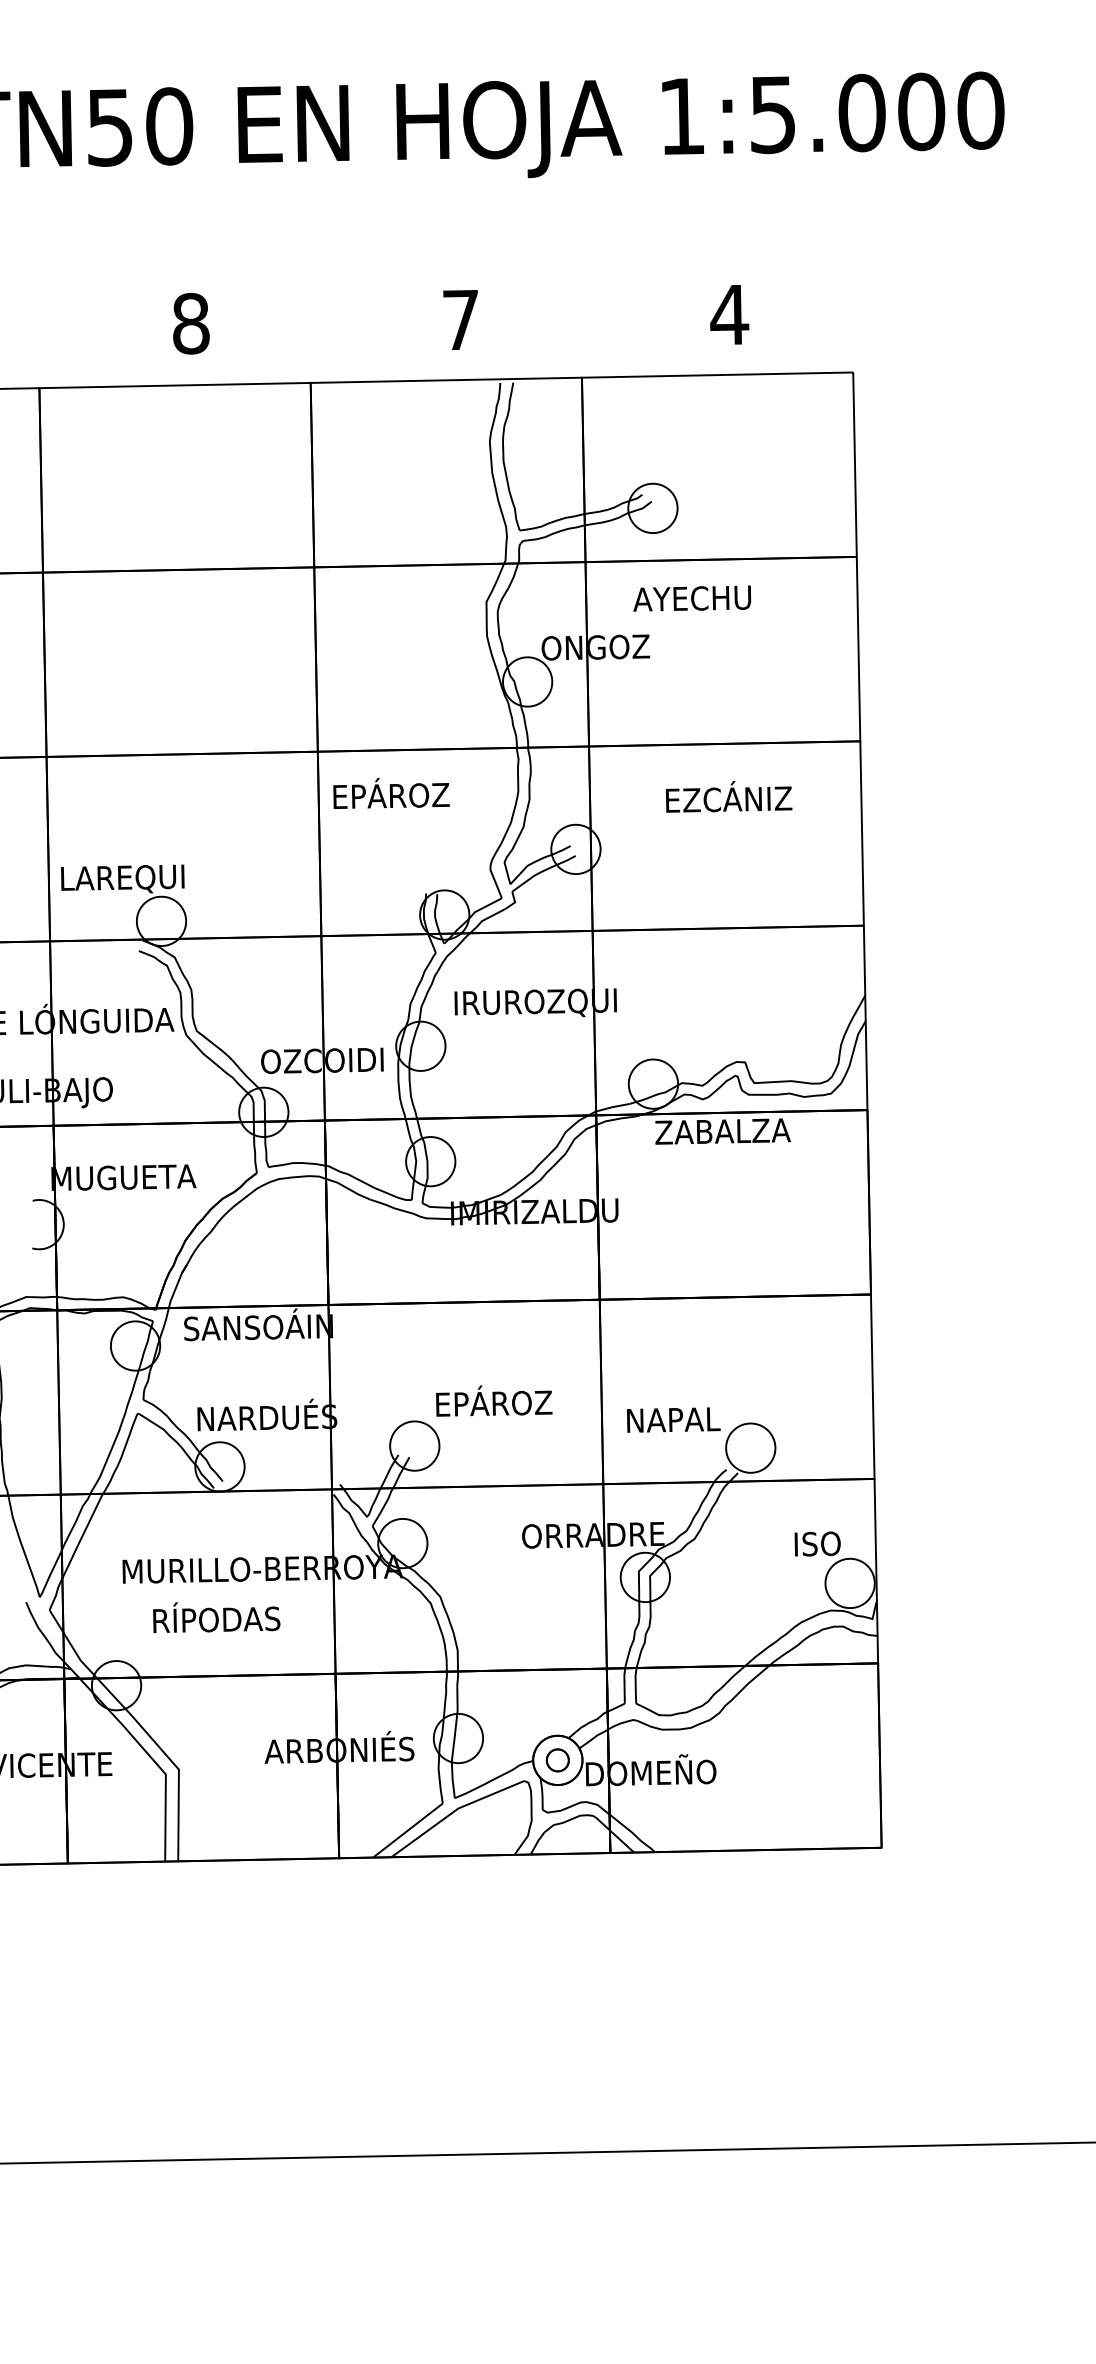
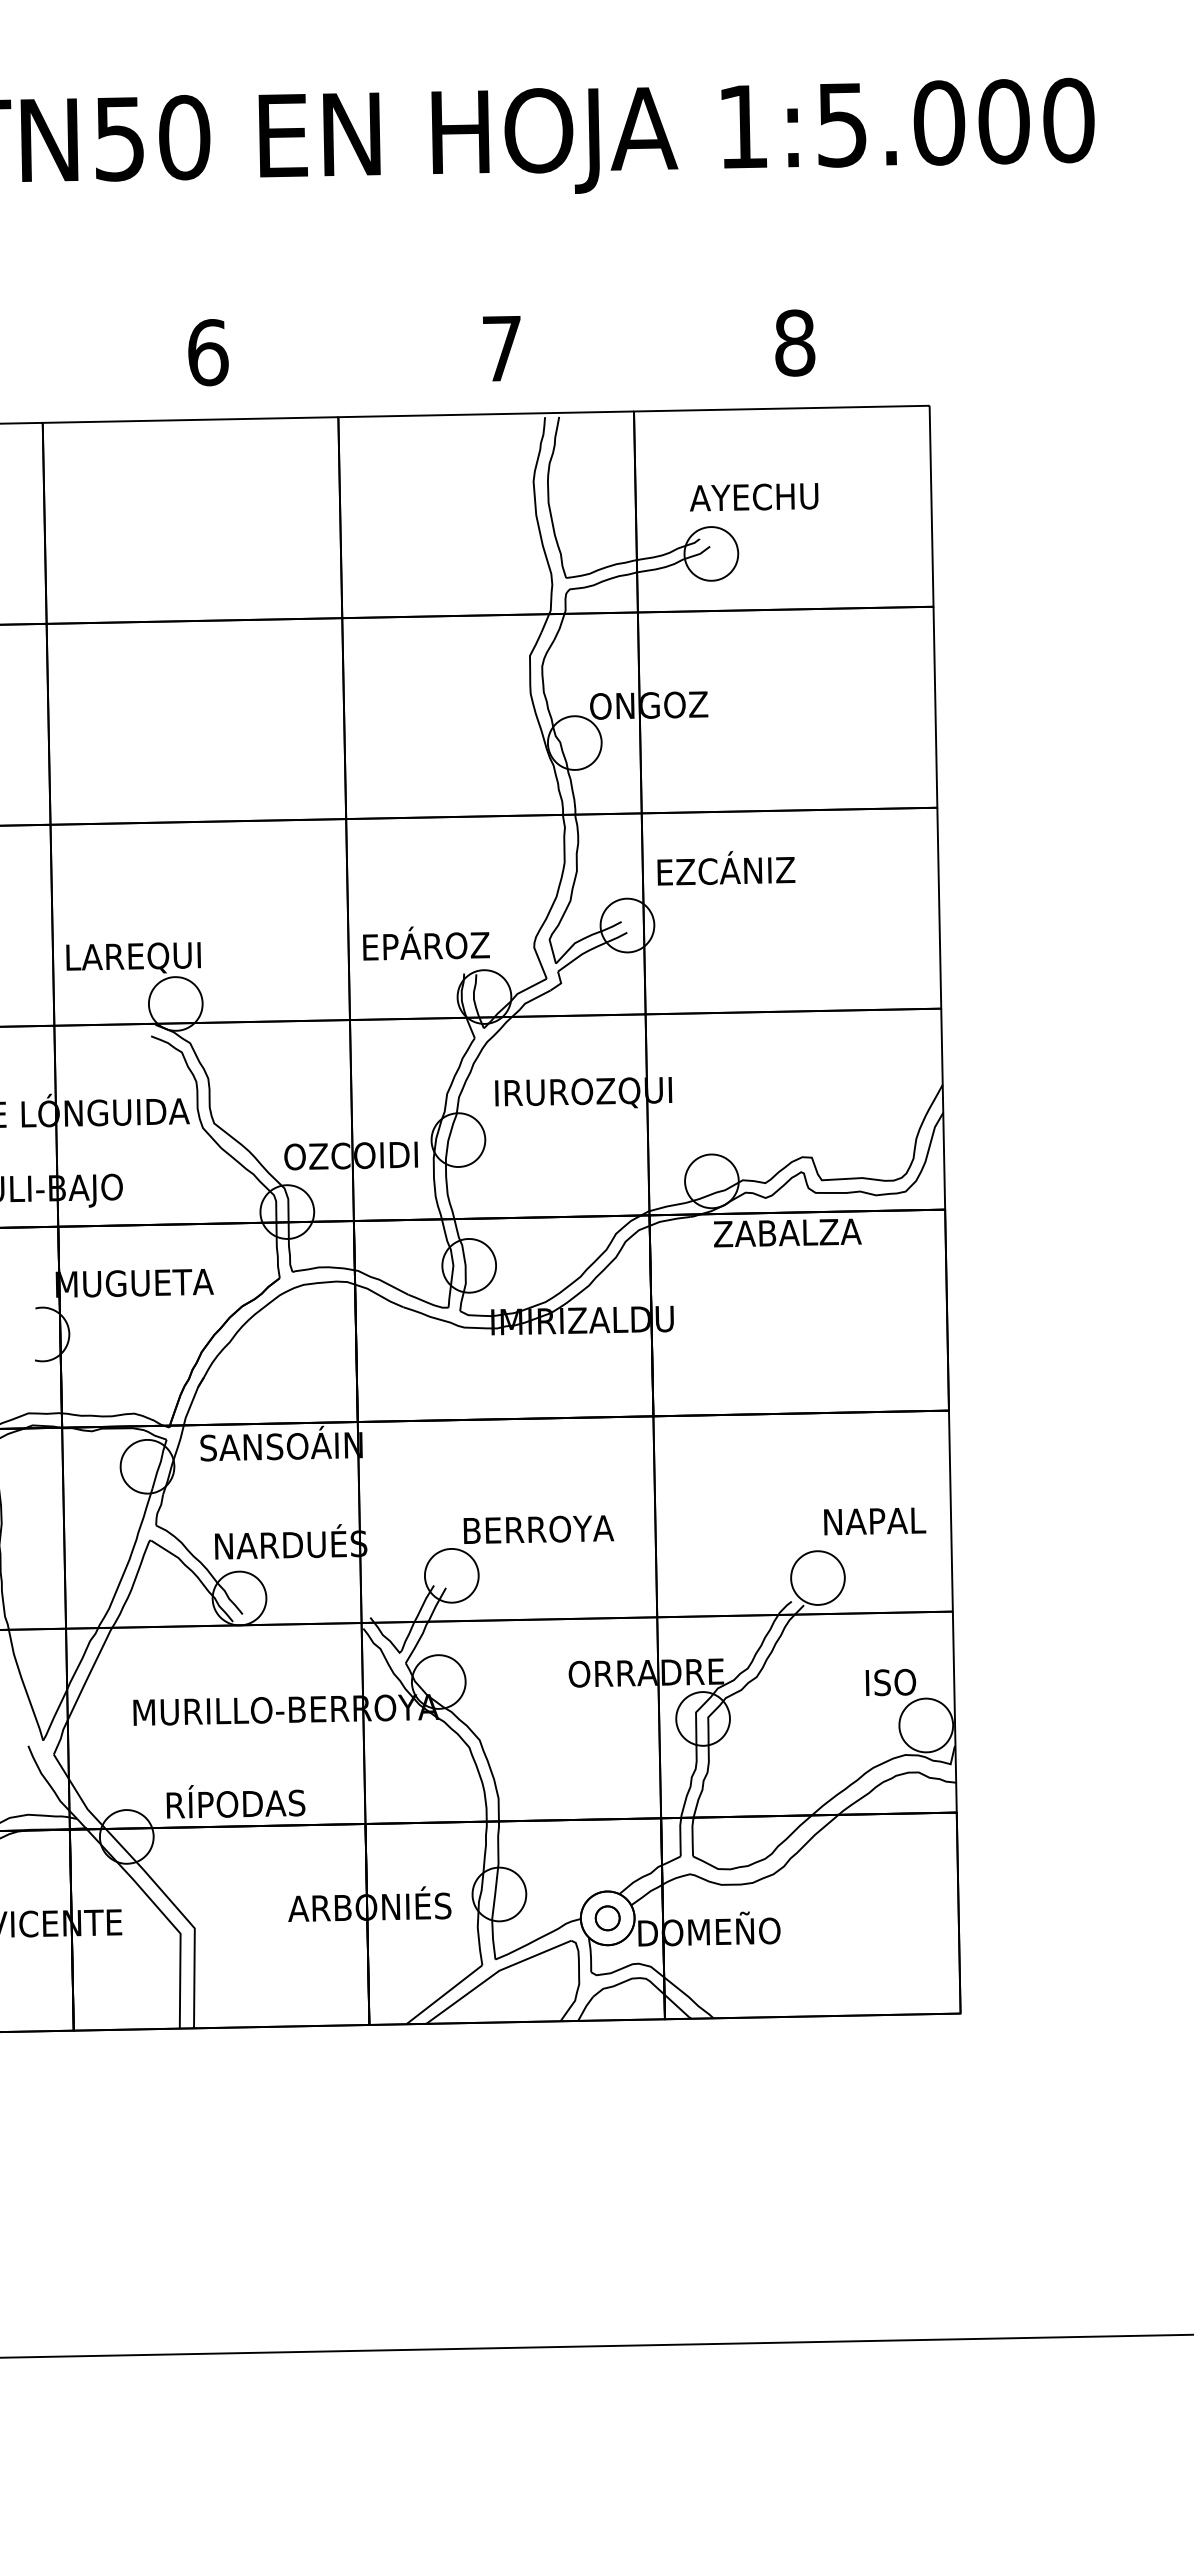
text: (729, 314) -> (794, 342), 4 -> 8
text: (191, 323) -> (208, 352), 8 -> 6
text: (692, 598) -> (754, 497), moved
text: (391, 793) -> (426, 943), moved
text: (729, 797) -> (726, 868), moved
text: (494, 1400) -> (538, 1526), EPÁROZ -> BERROYA
text: (674, 1420) -> (875, 1521), moved
text: (216, 1617) -> (235, 1801), moved

